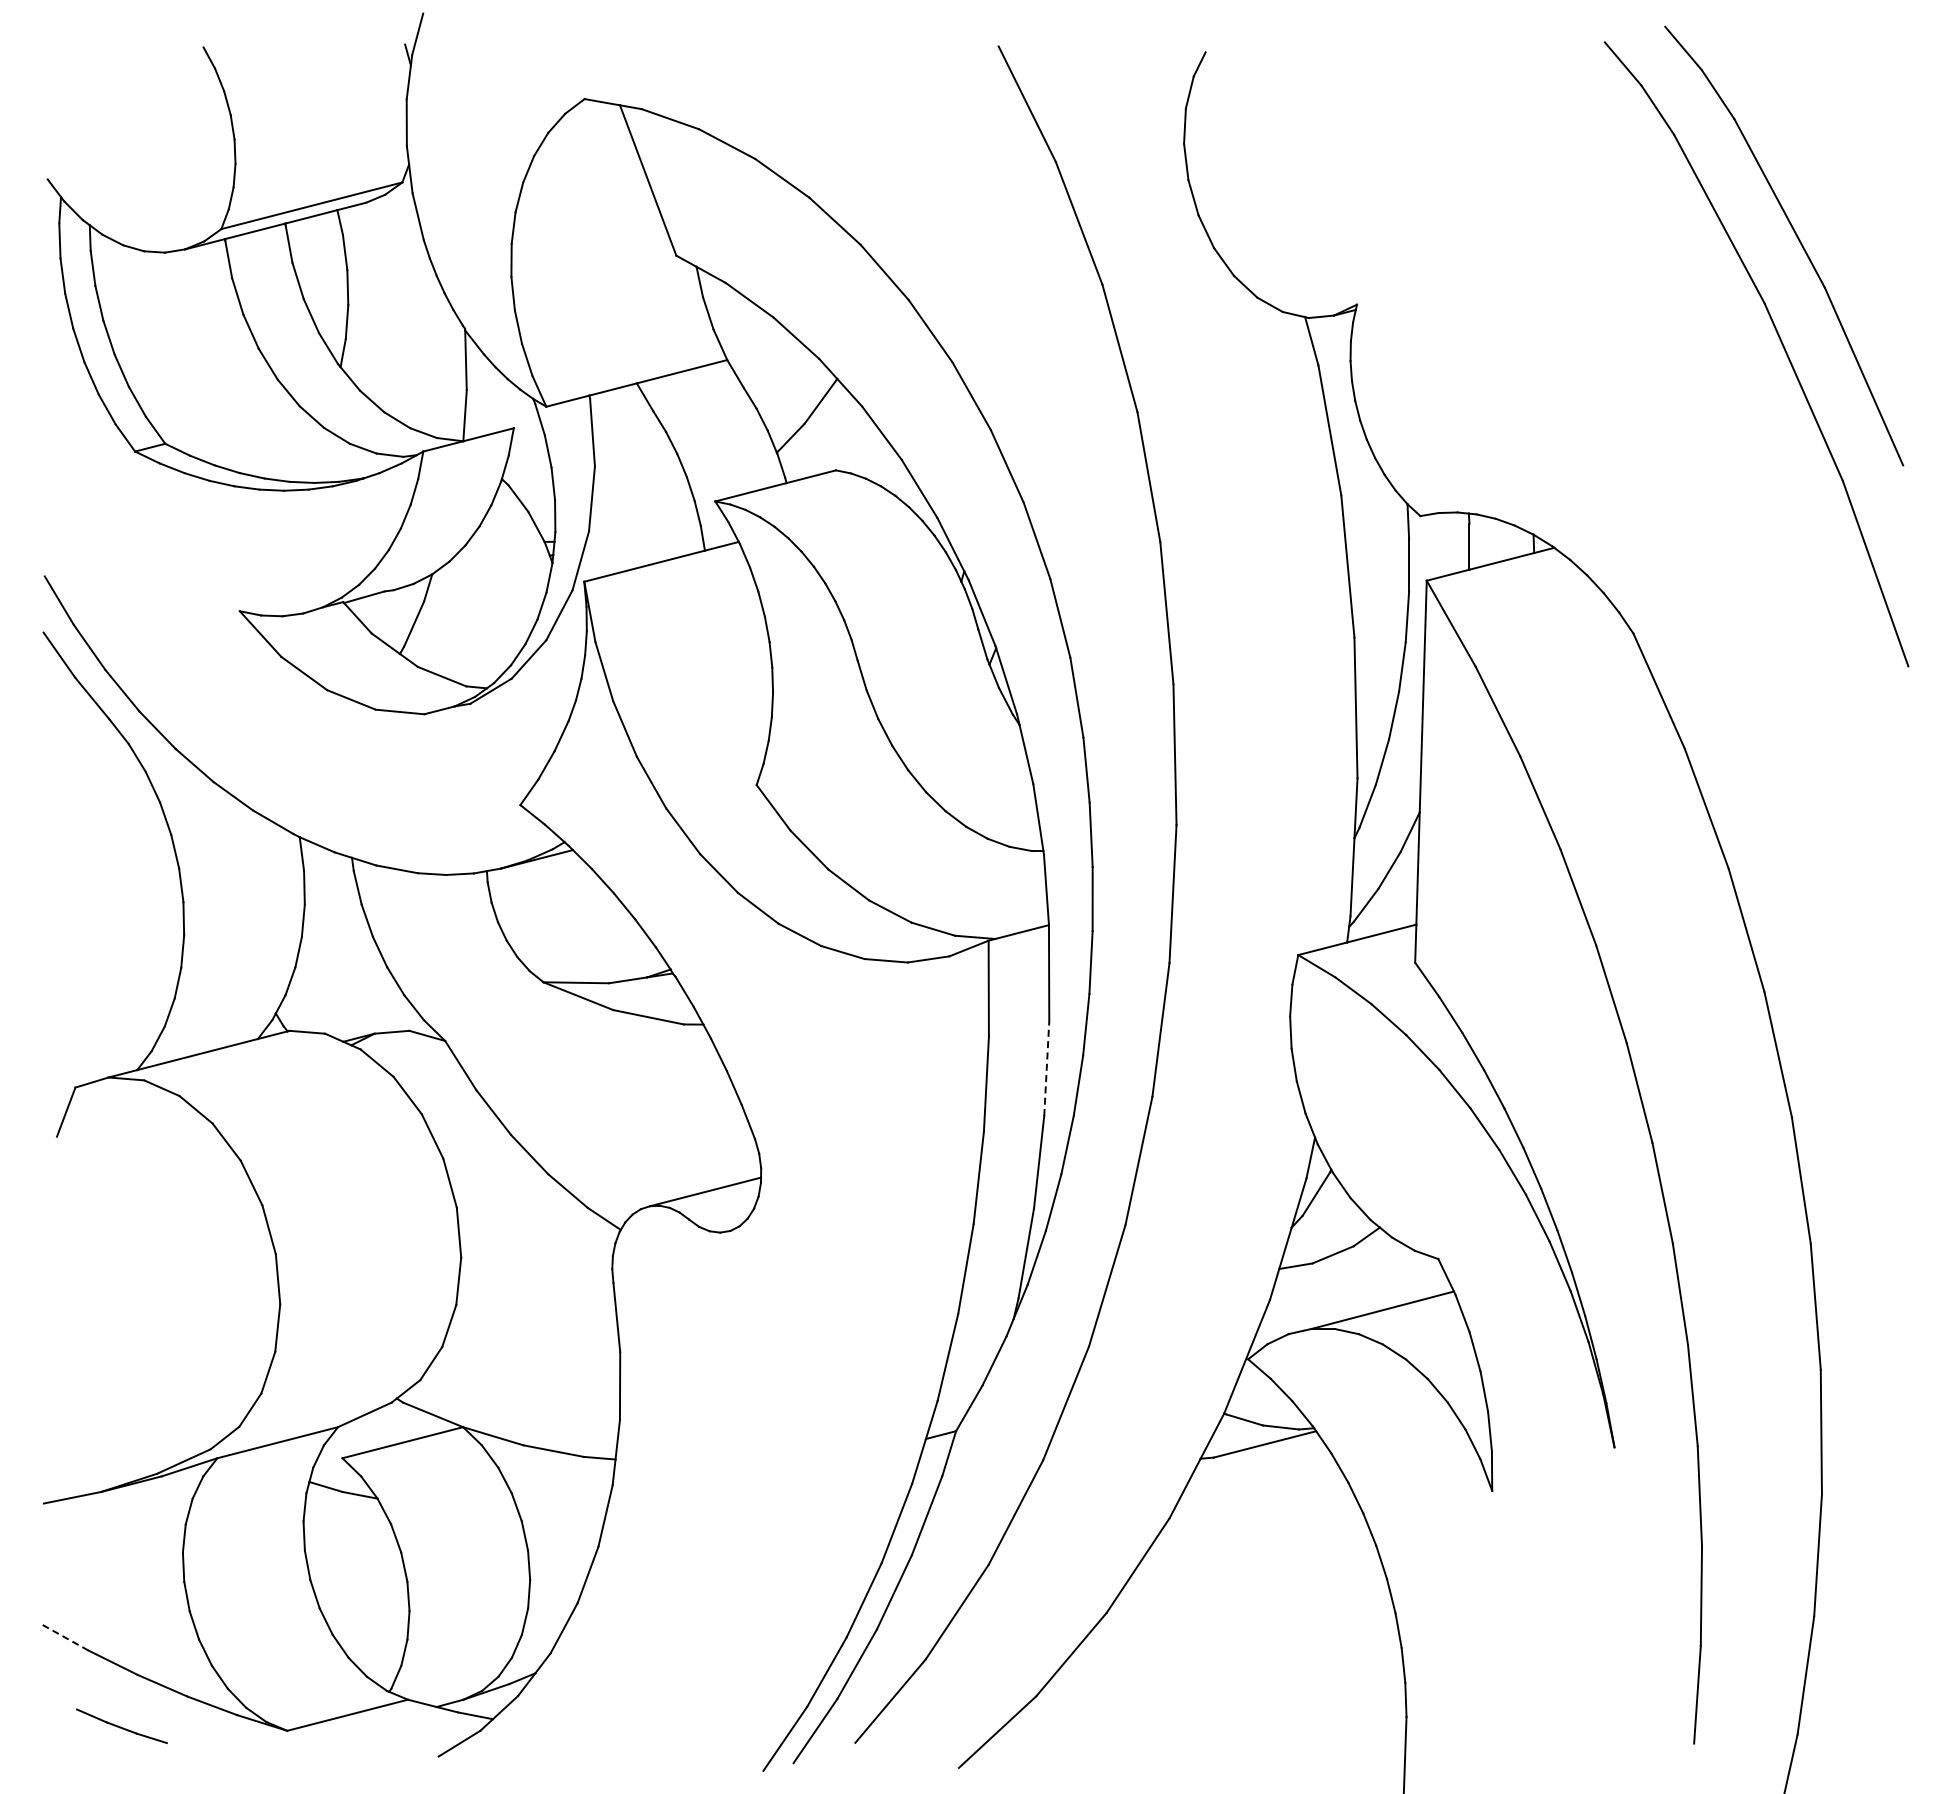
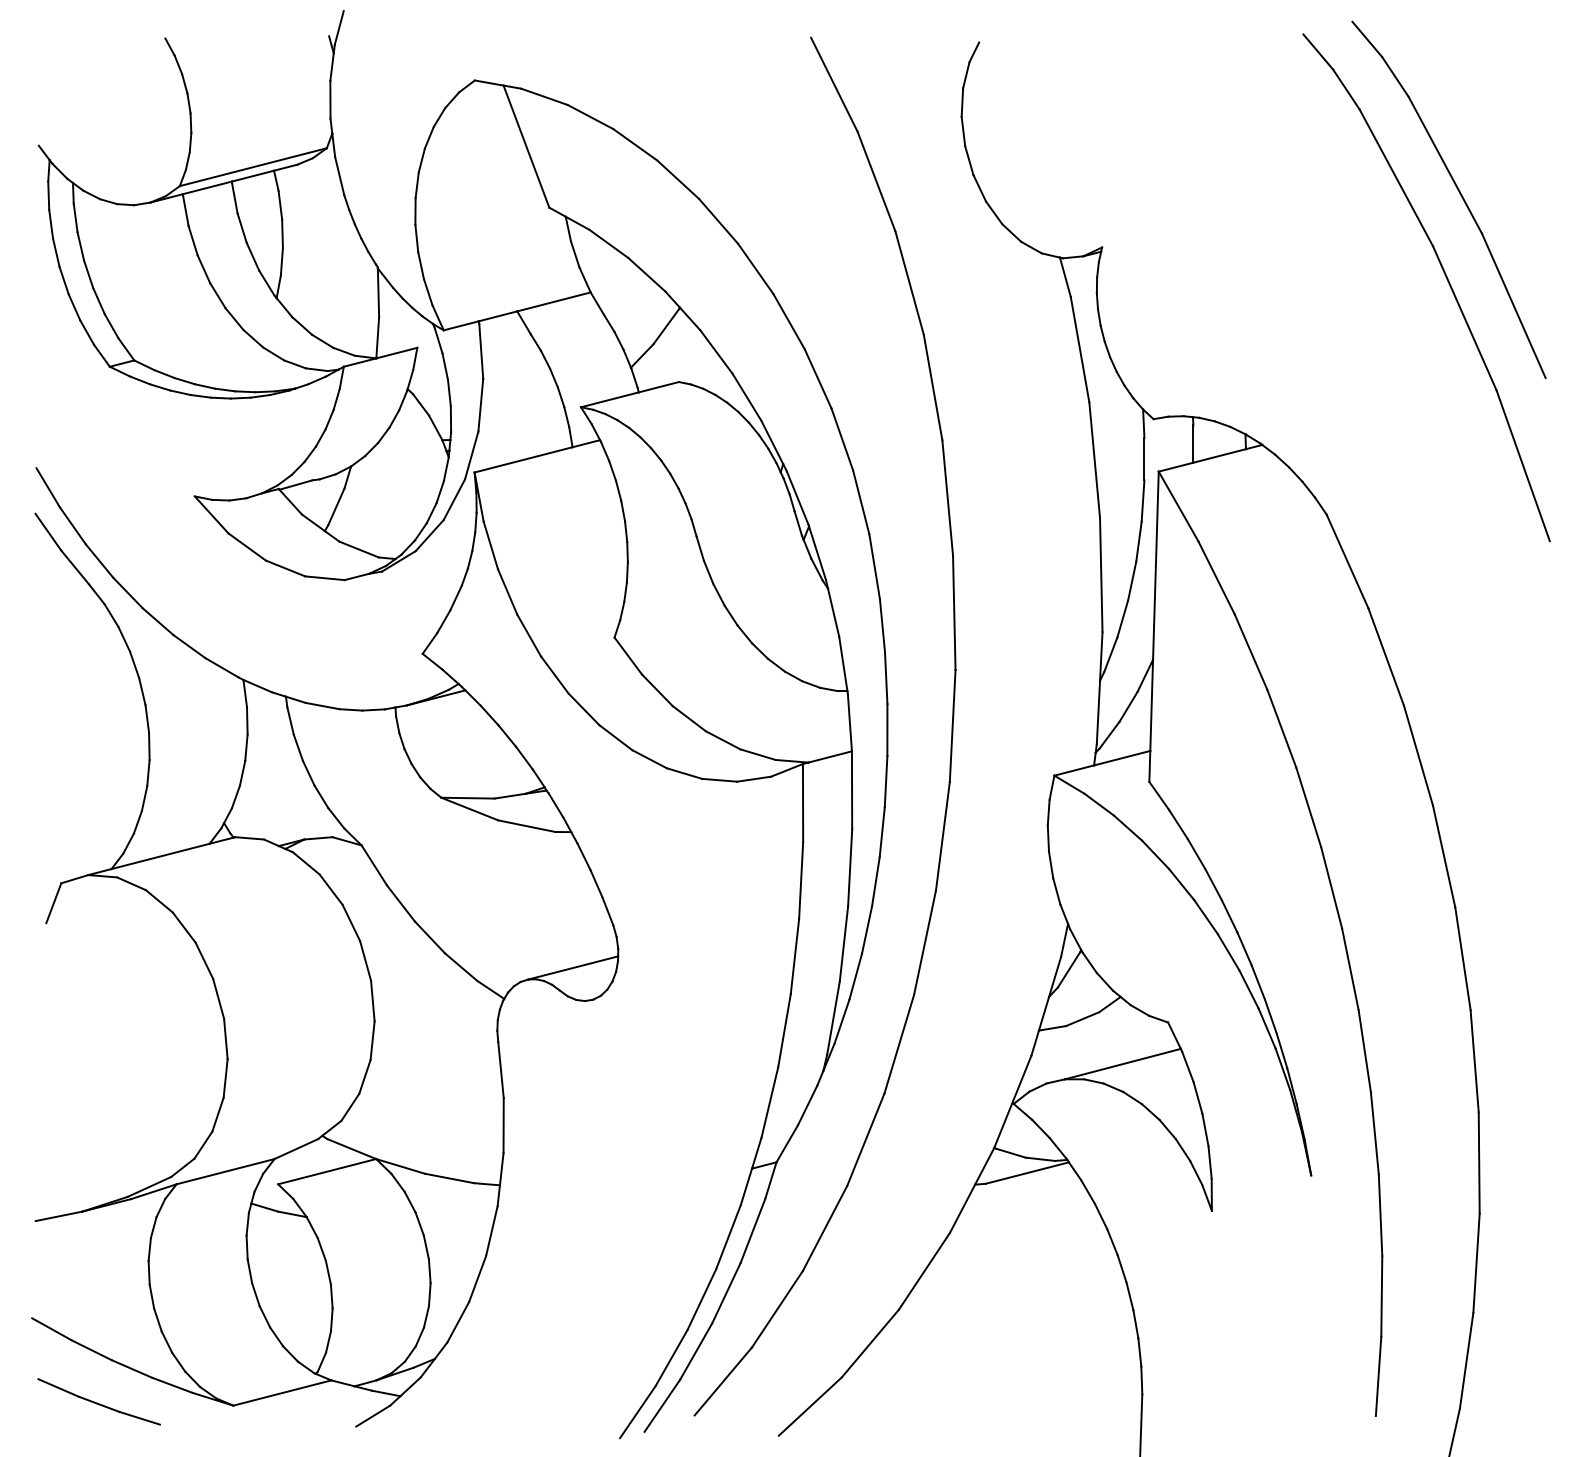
line: (1046, 1068) -> (849, 867), dashed -> solid
line: (63, 1636) -> (51, 1329), dashed -> solid
part: (121, 1726) -> (98, 1402), size x1.67

